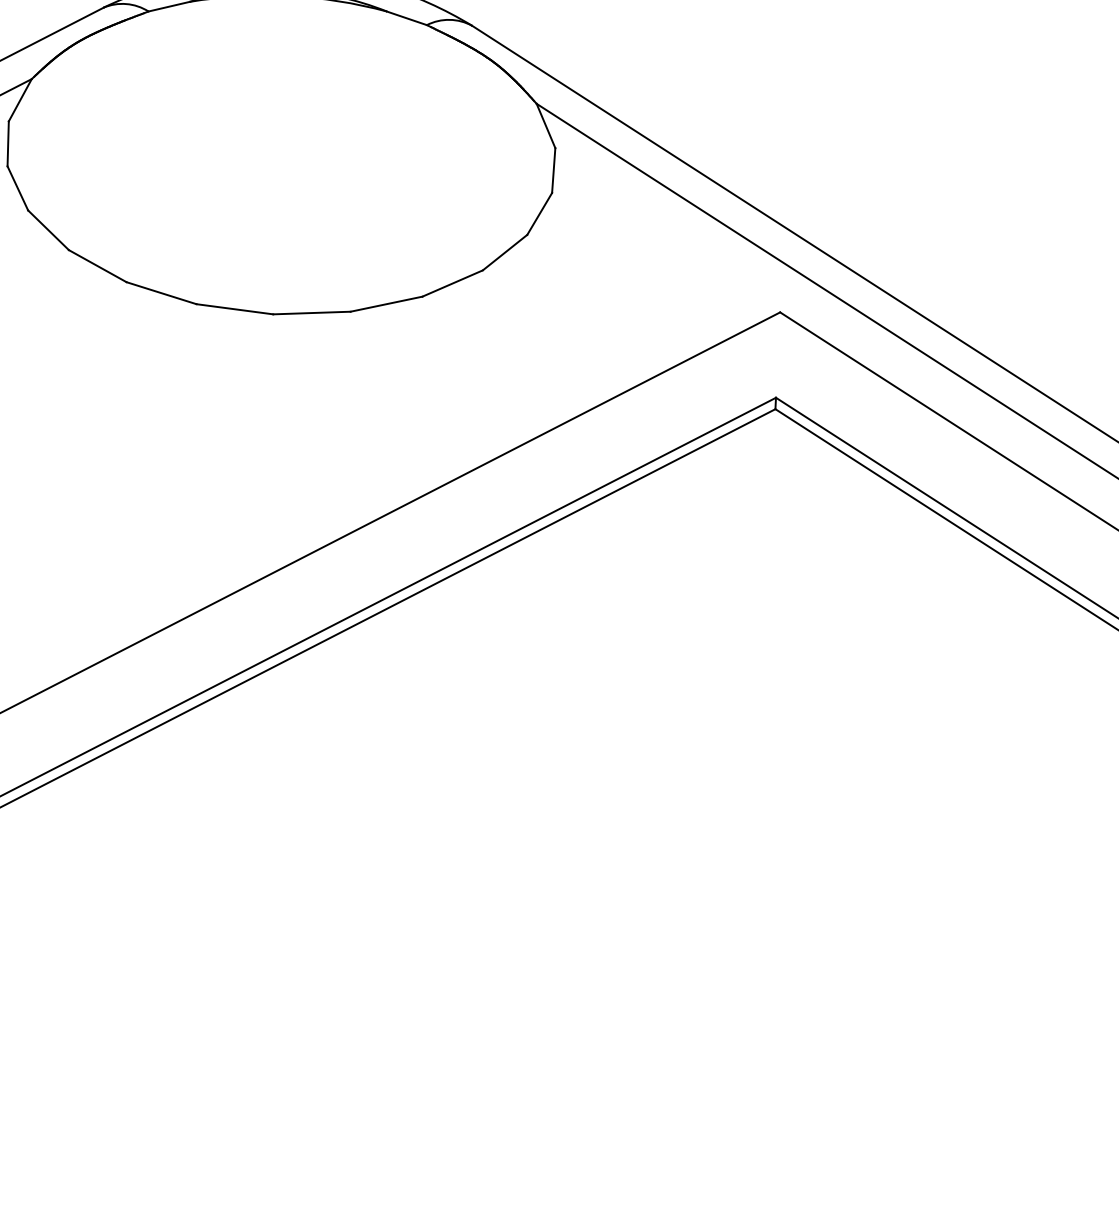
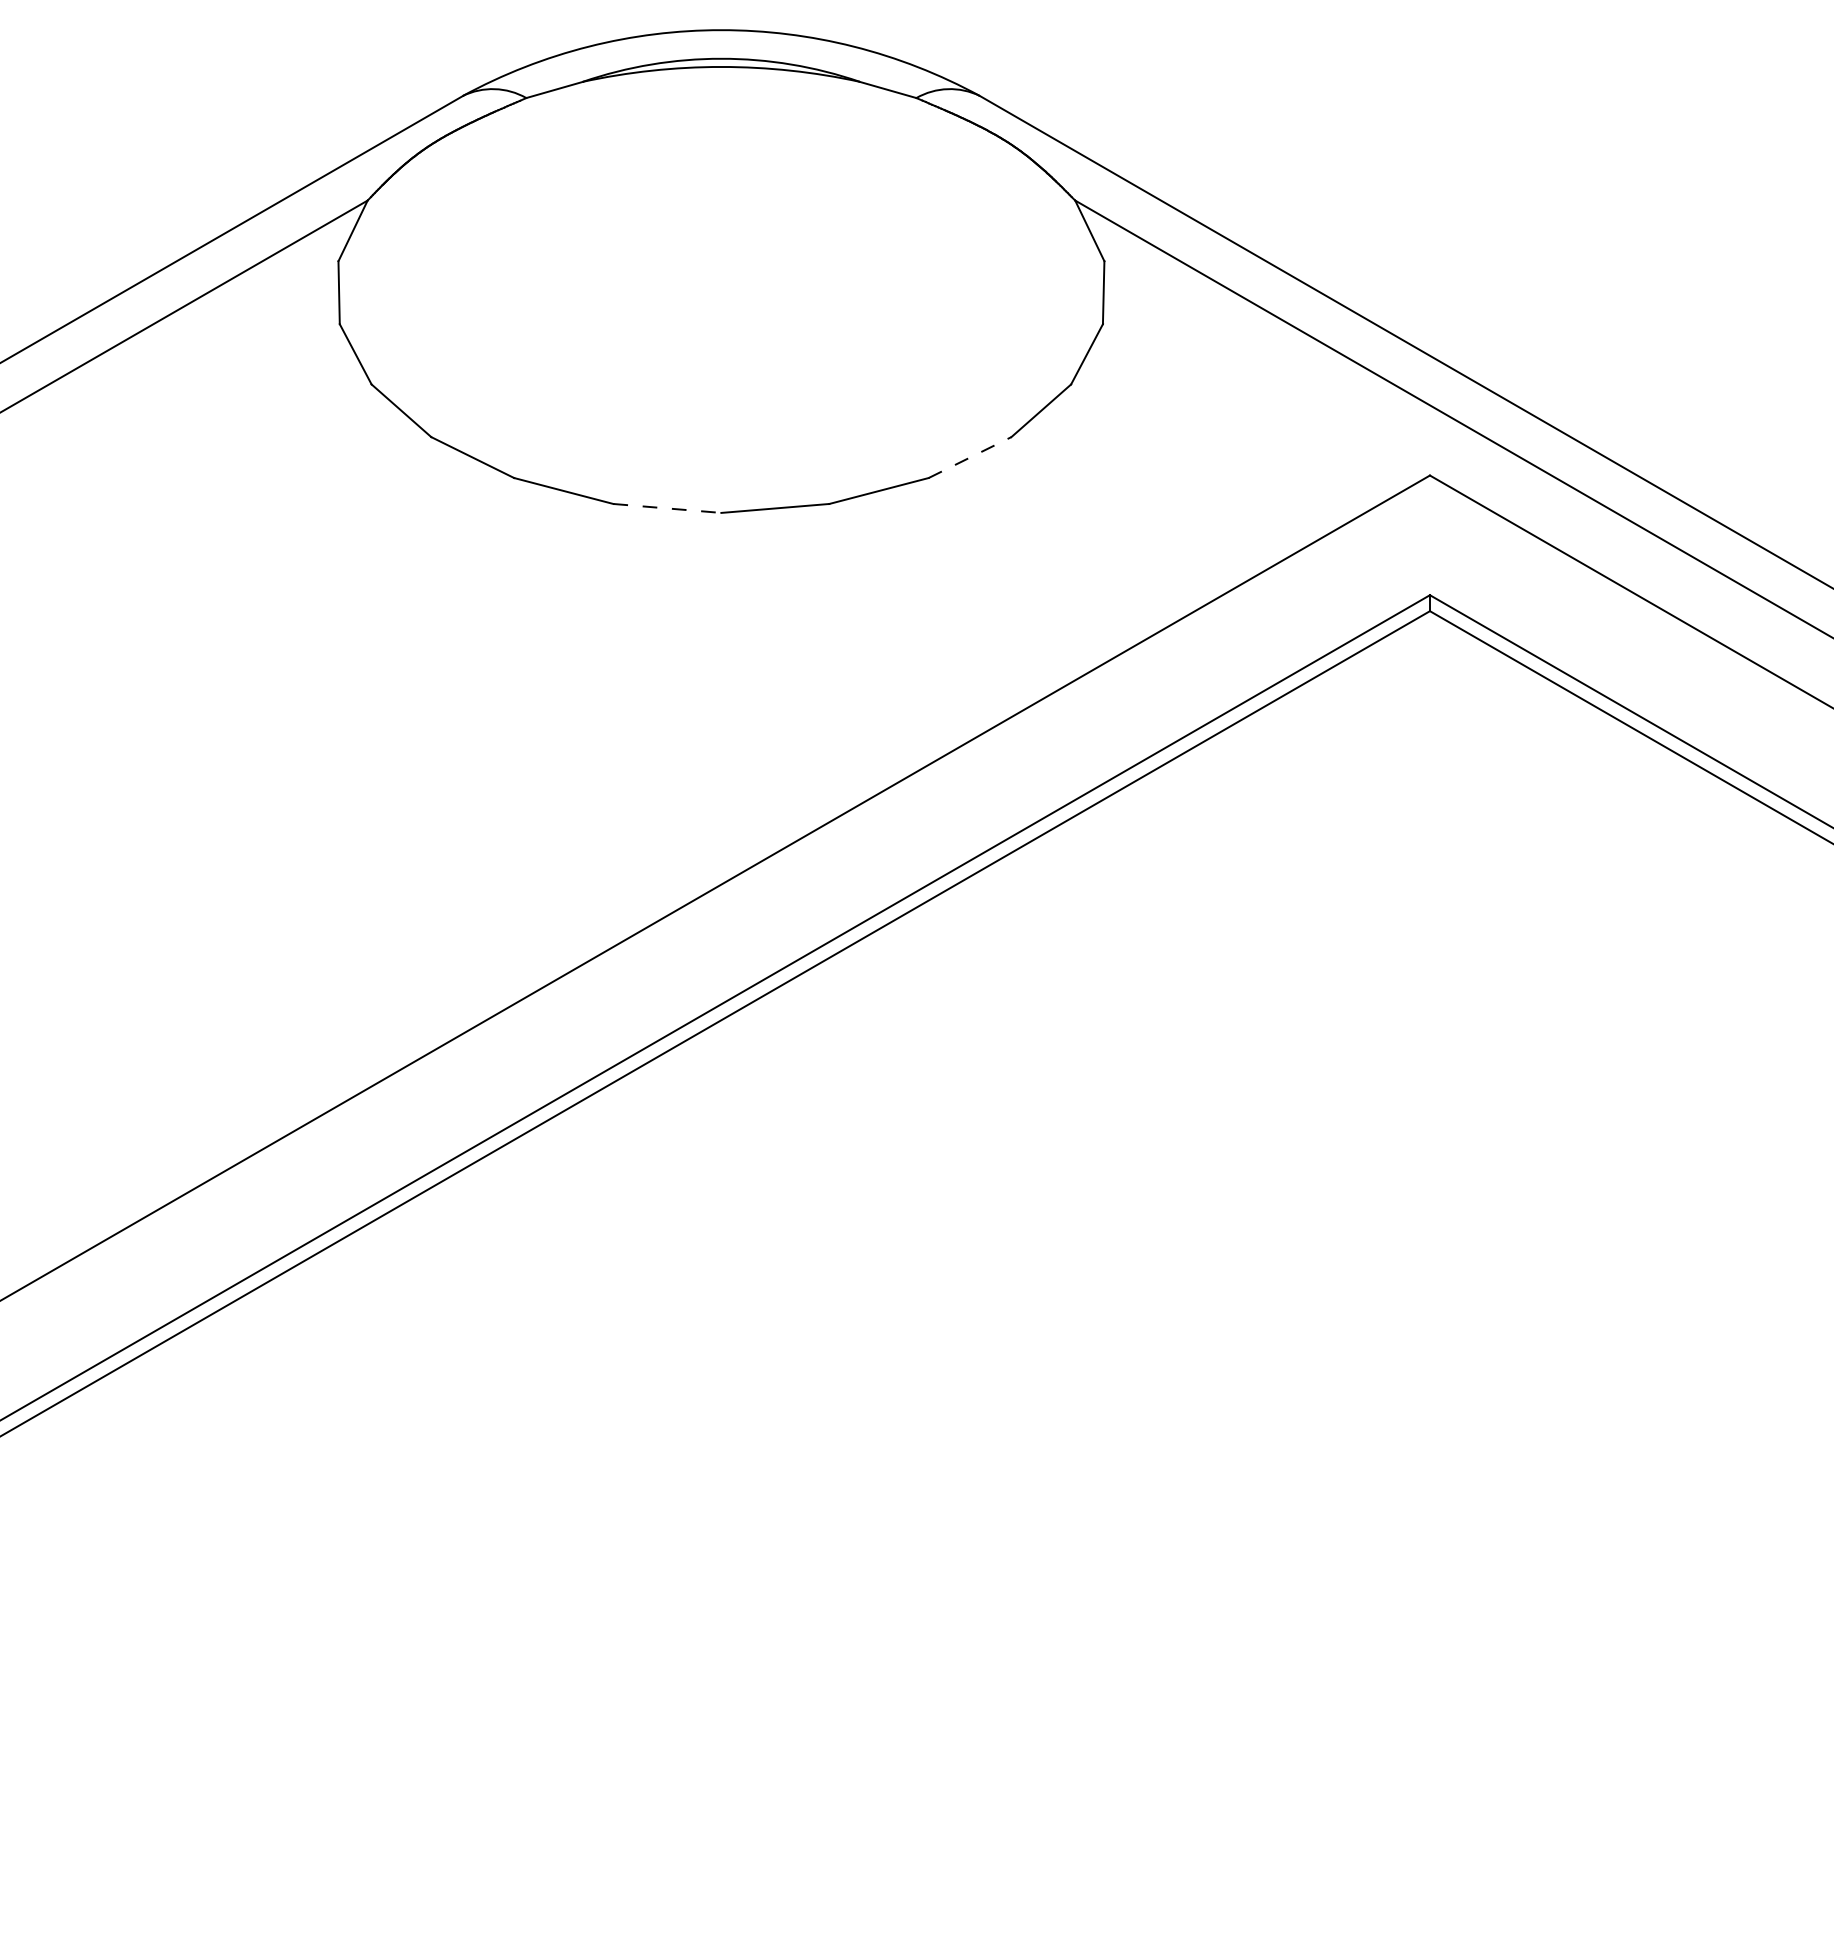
line: (452, 283) -> (970, 457), solid -> dashed
line: (234, 309) -> (667, 508), solid -> dashed

